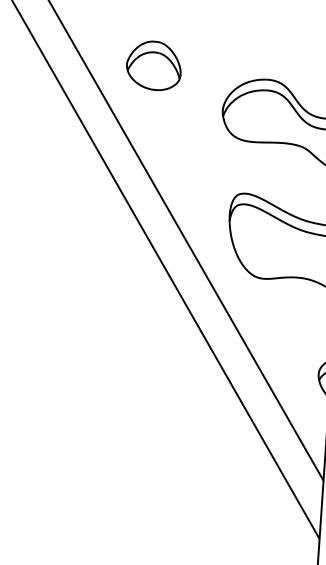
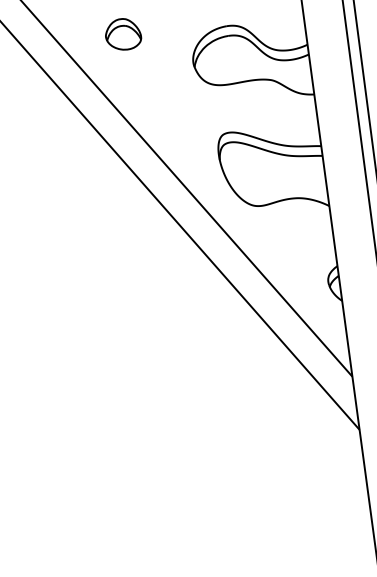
part: (154, 65) -> (123, 34), size x0.7

